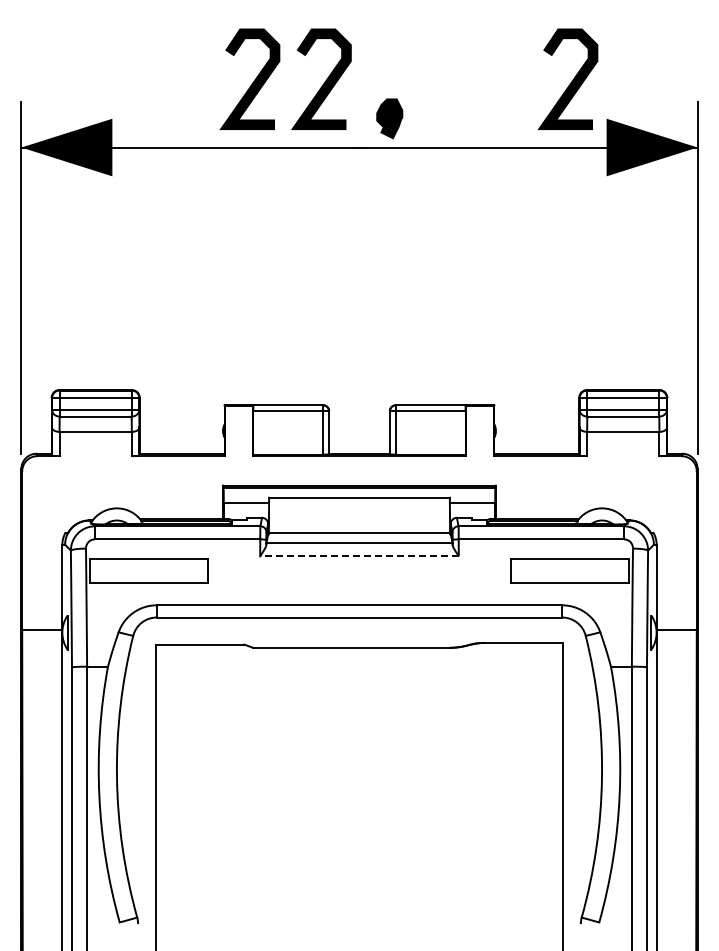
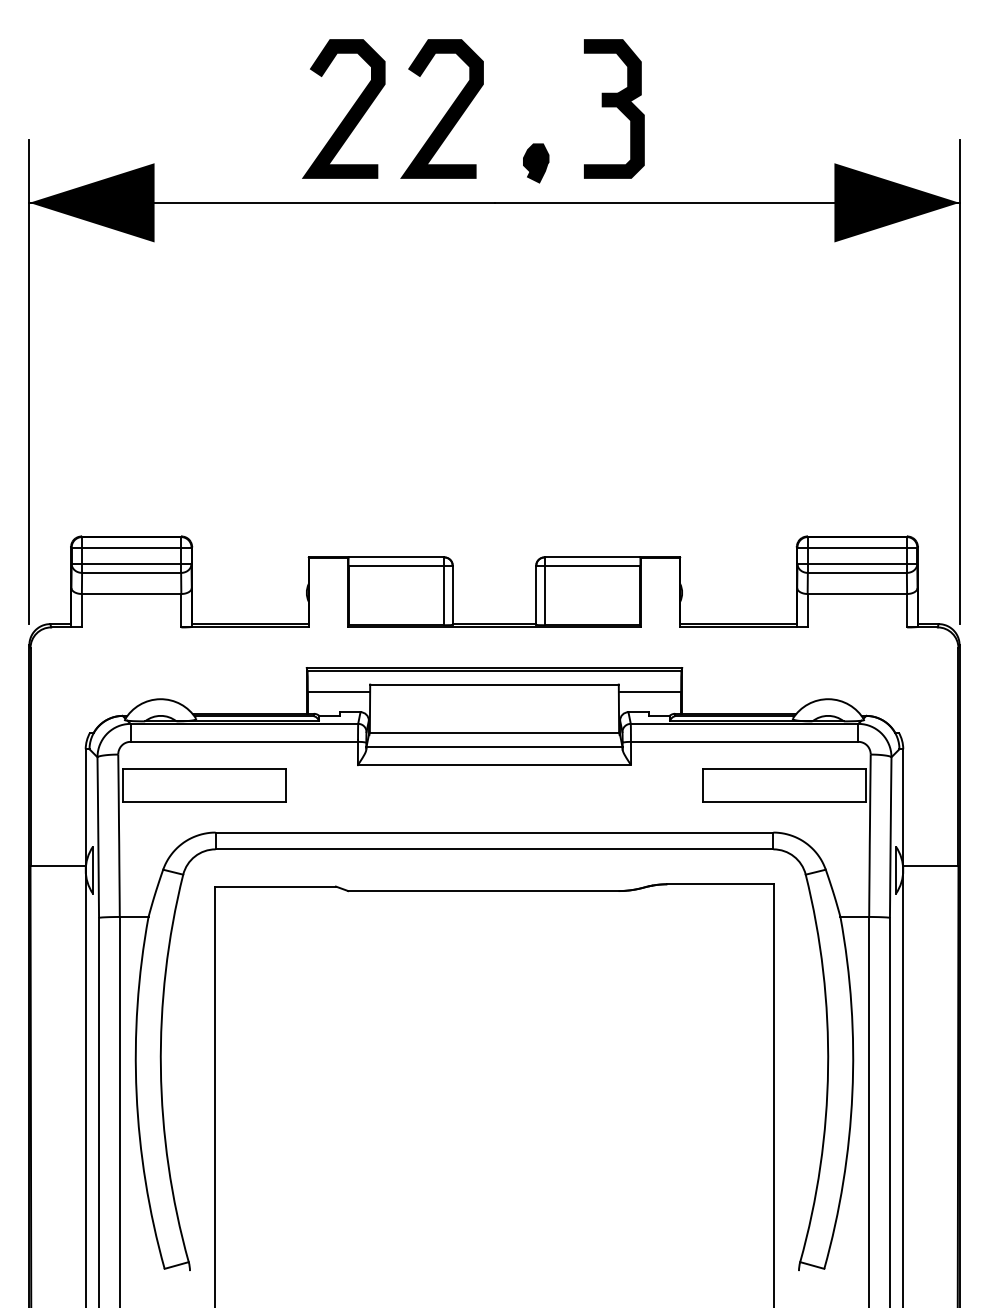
part: (446, 78) -> (614, 107), added
curve: (571, 81) -> (786, 112), removed
part: (389, 118) -> (535, 162), size x0.71
line: (359, 556) -> (494, 765), dashed -> solid

